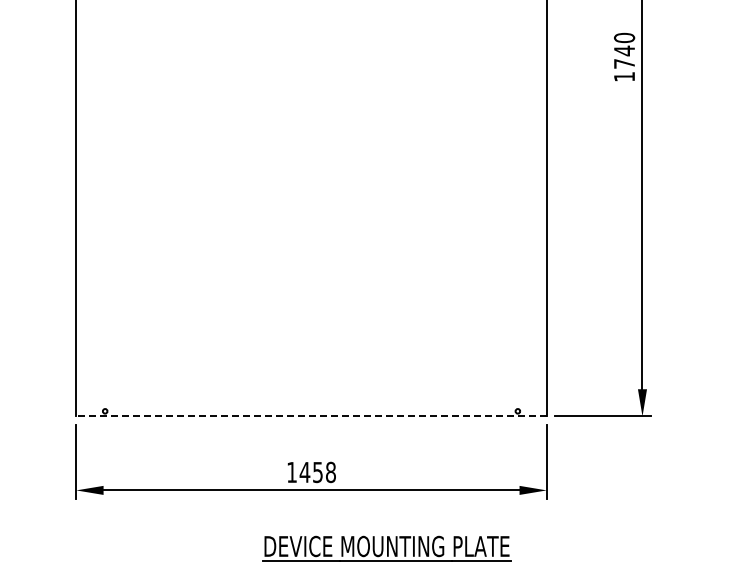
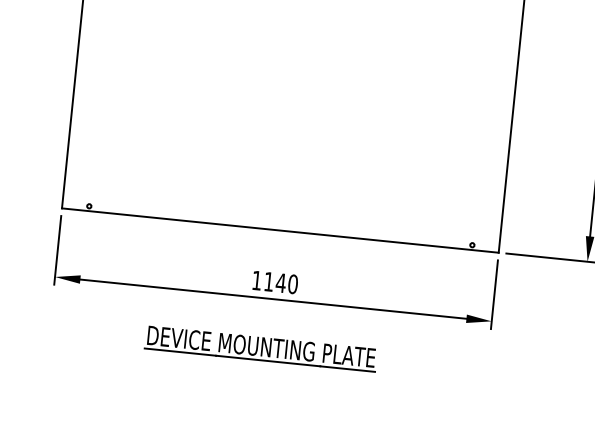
line: (311, 416) -> (280, 230), dashed -> solid
text: (317, 472) -> (280, 283), 1458 -> 1140
part: (386, 548) -> (260, 348), moved

